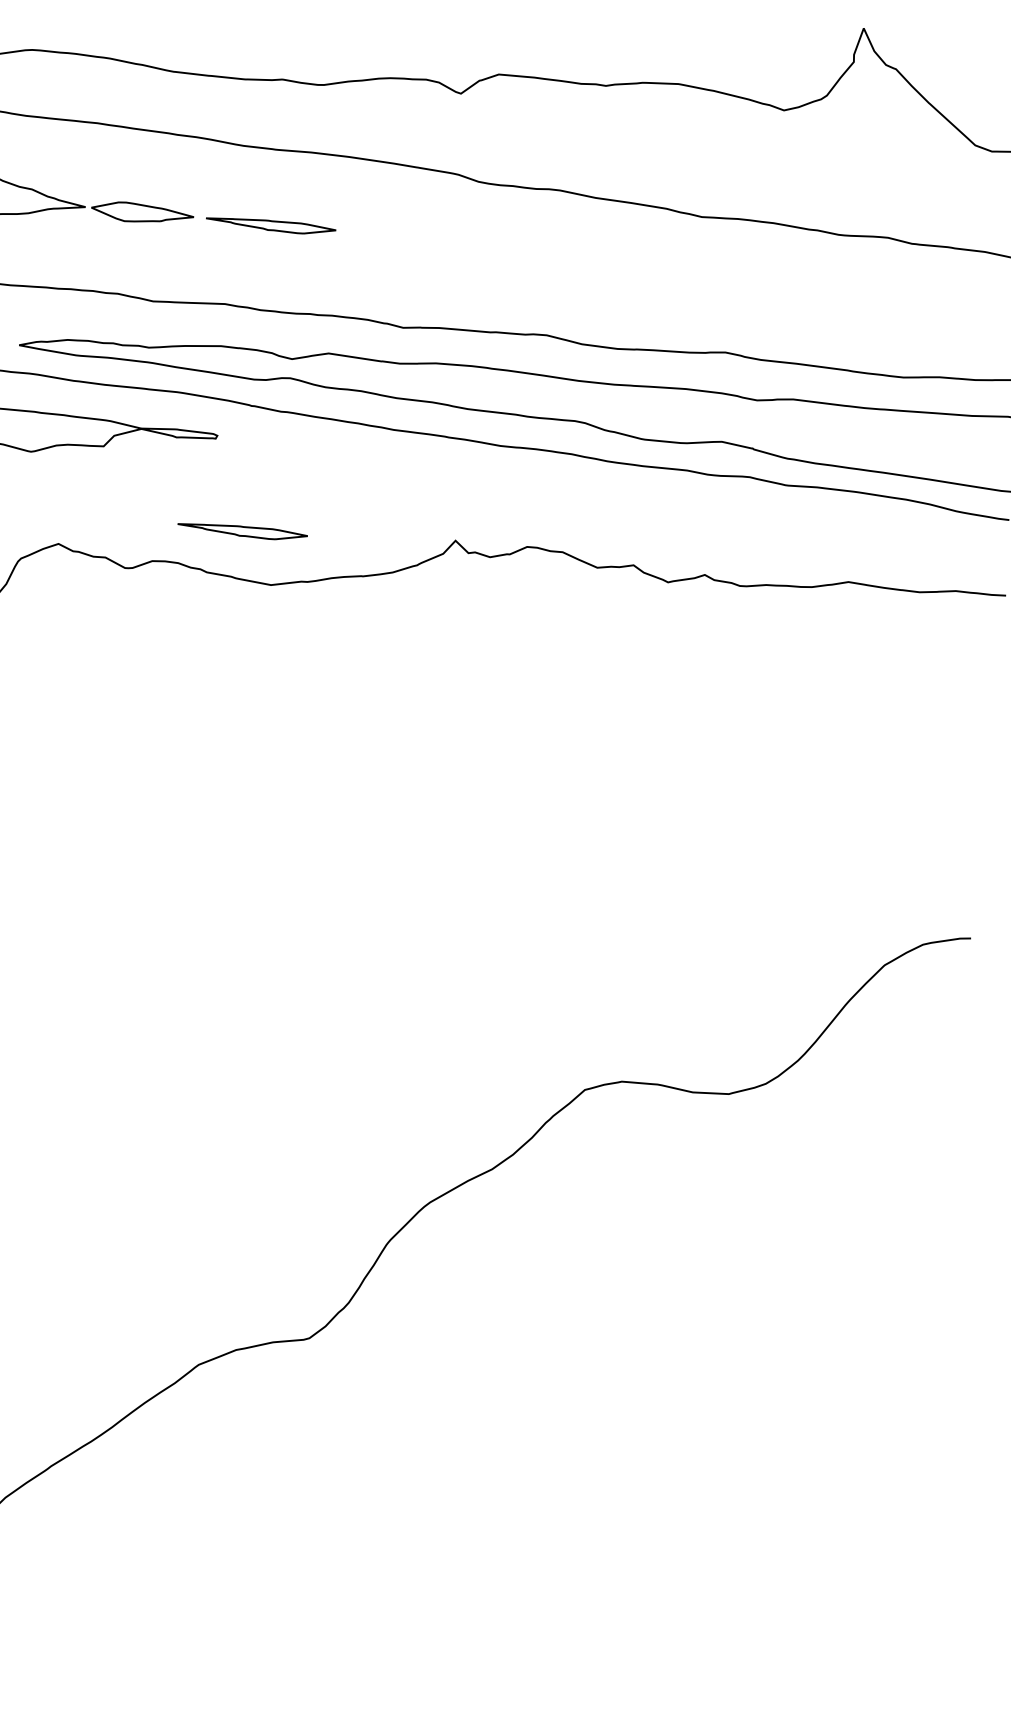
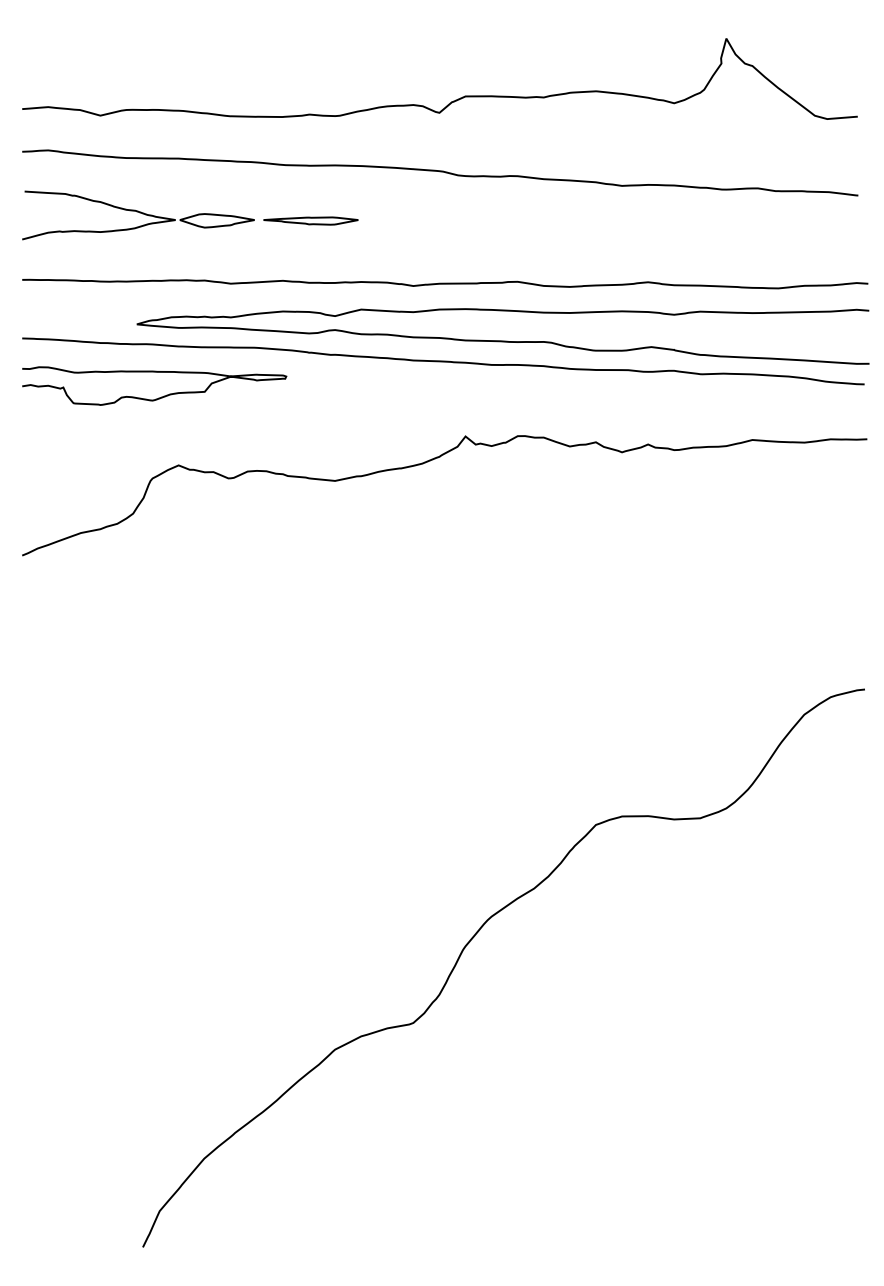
part: (242, 530) -> (310, 443), removed

